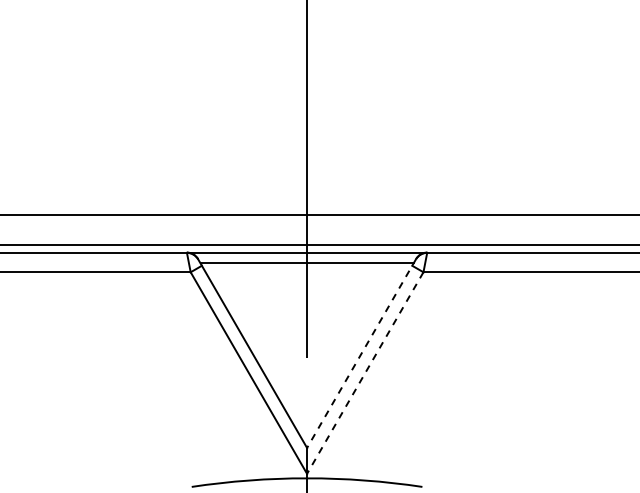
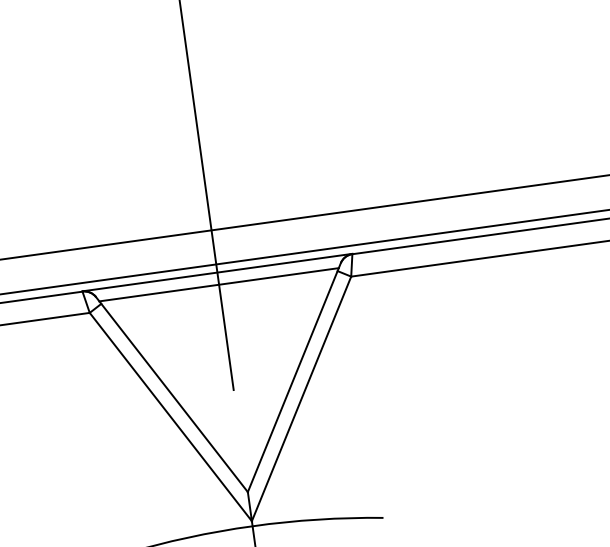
line: (361, 353) -> (294, 377), dashed -> solid
line: (365, 373) -> (301, 399), dashed -> solid

